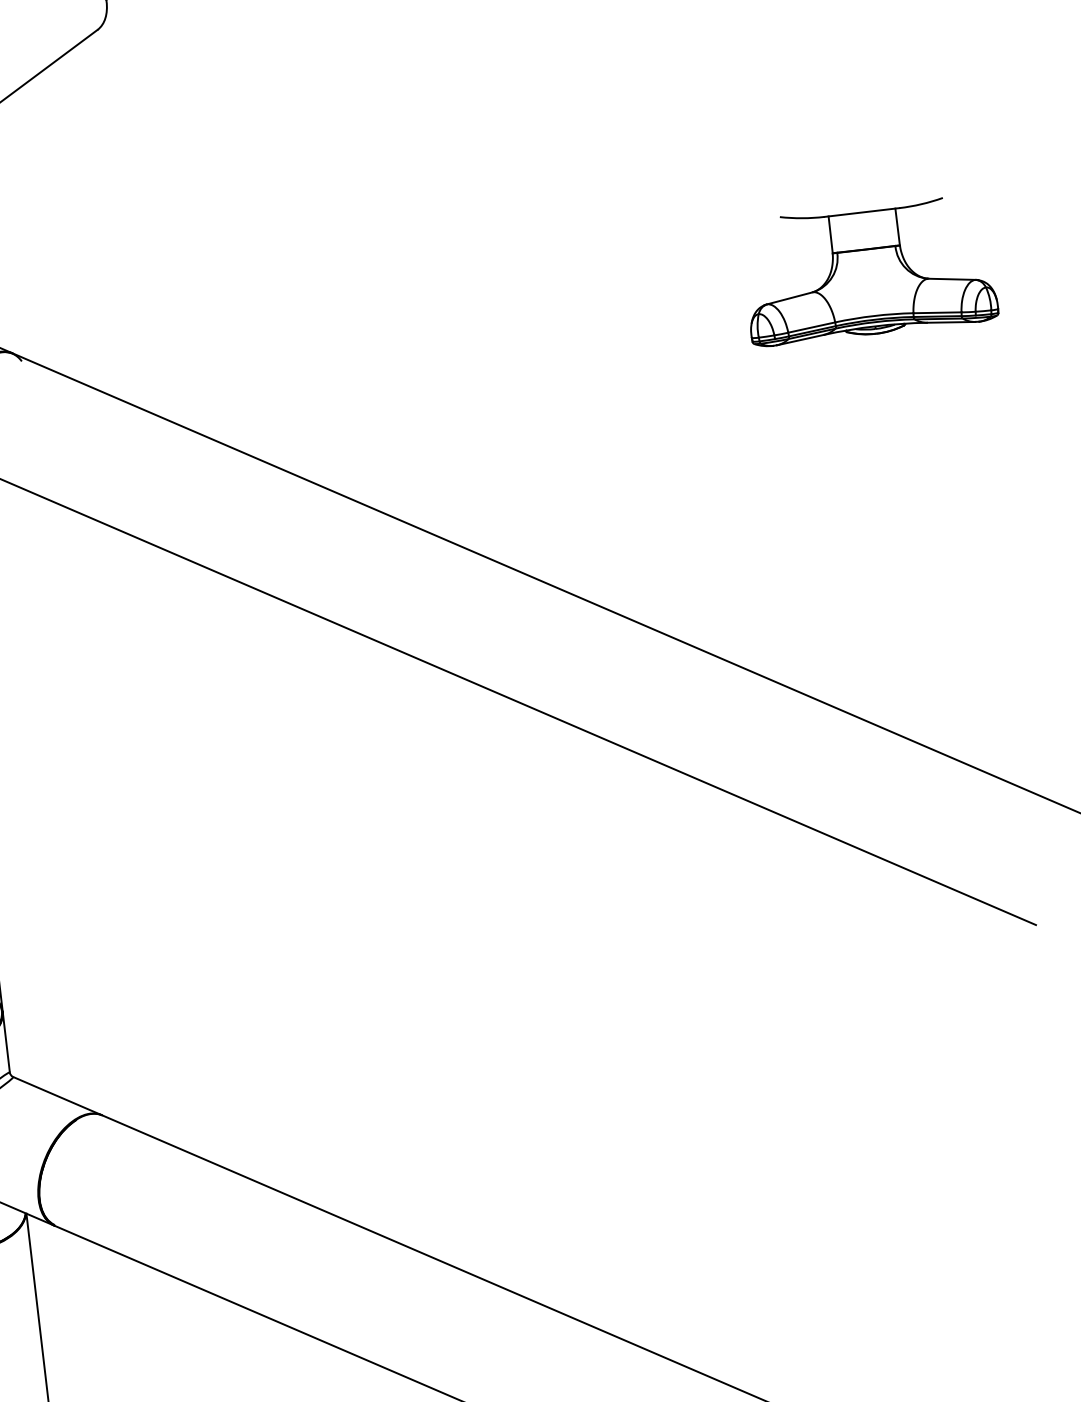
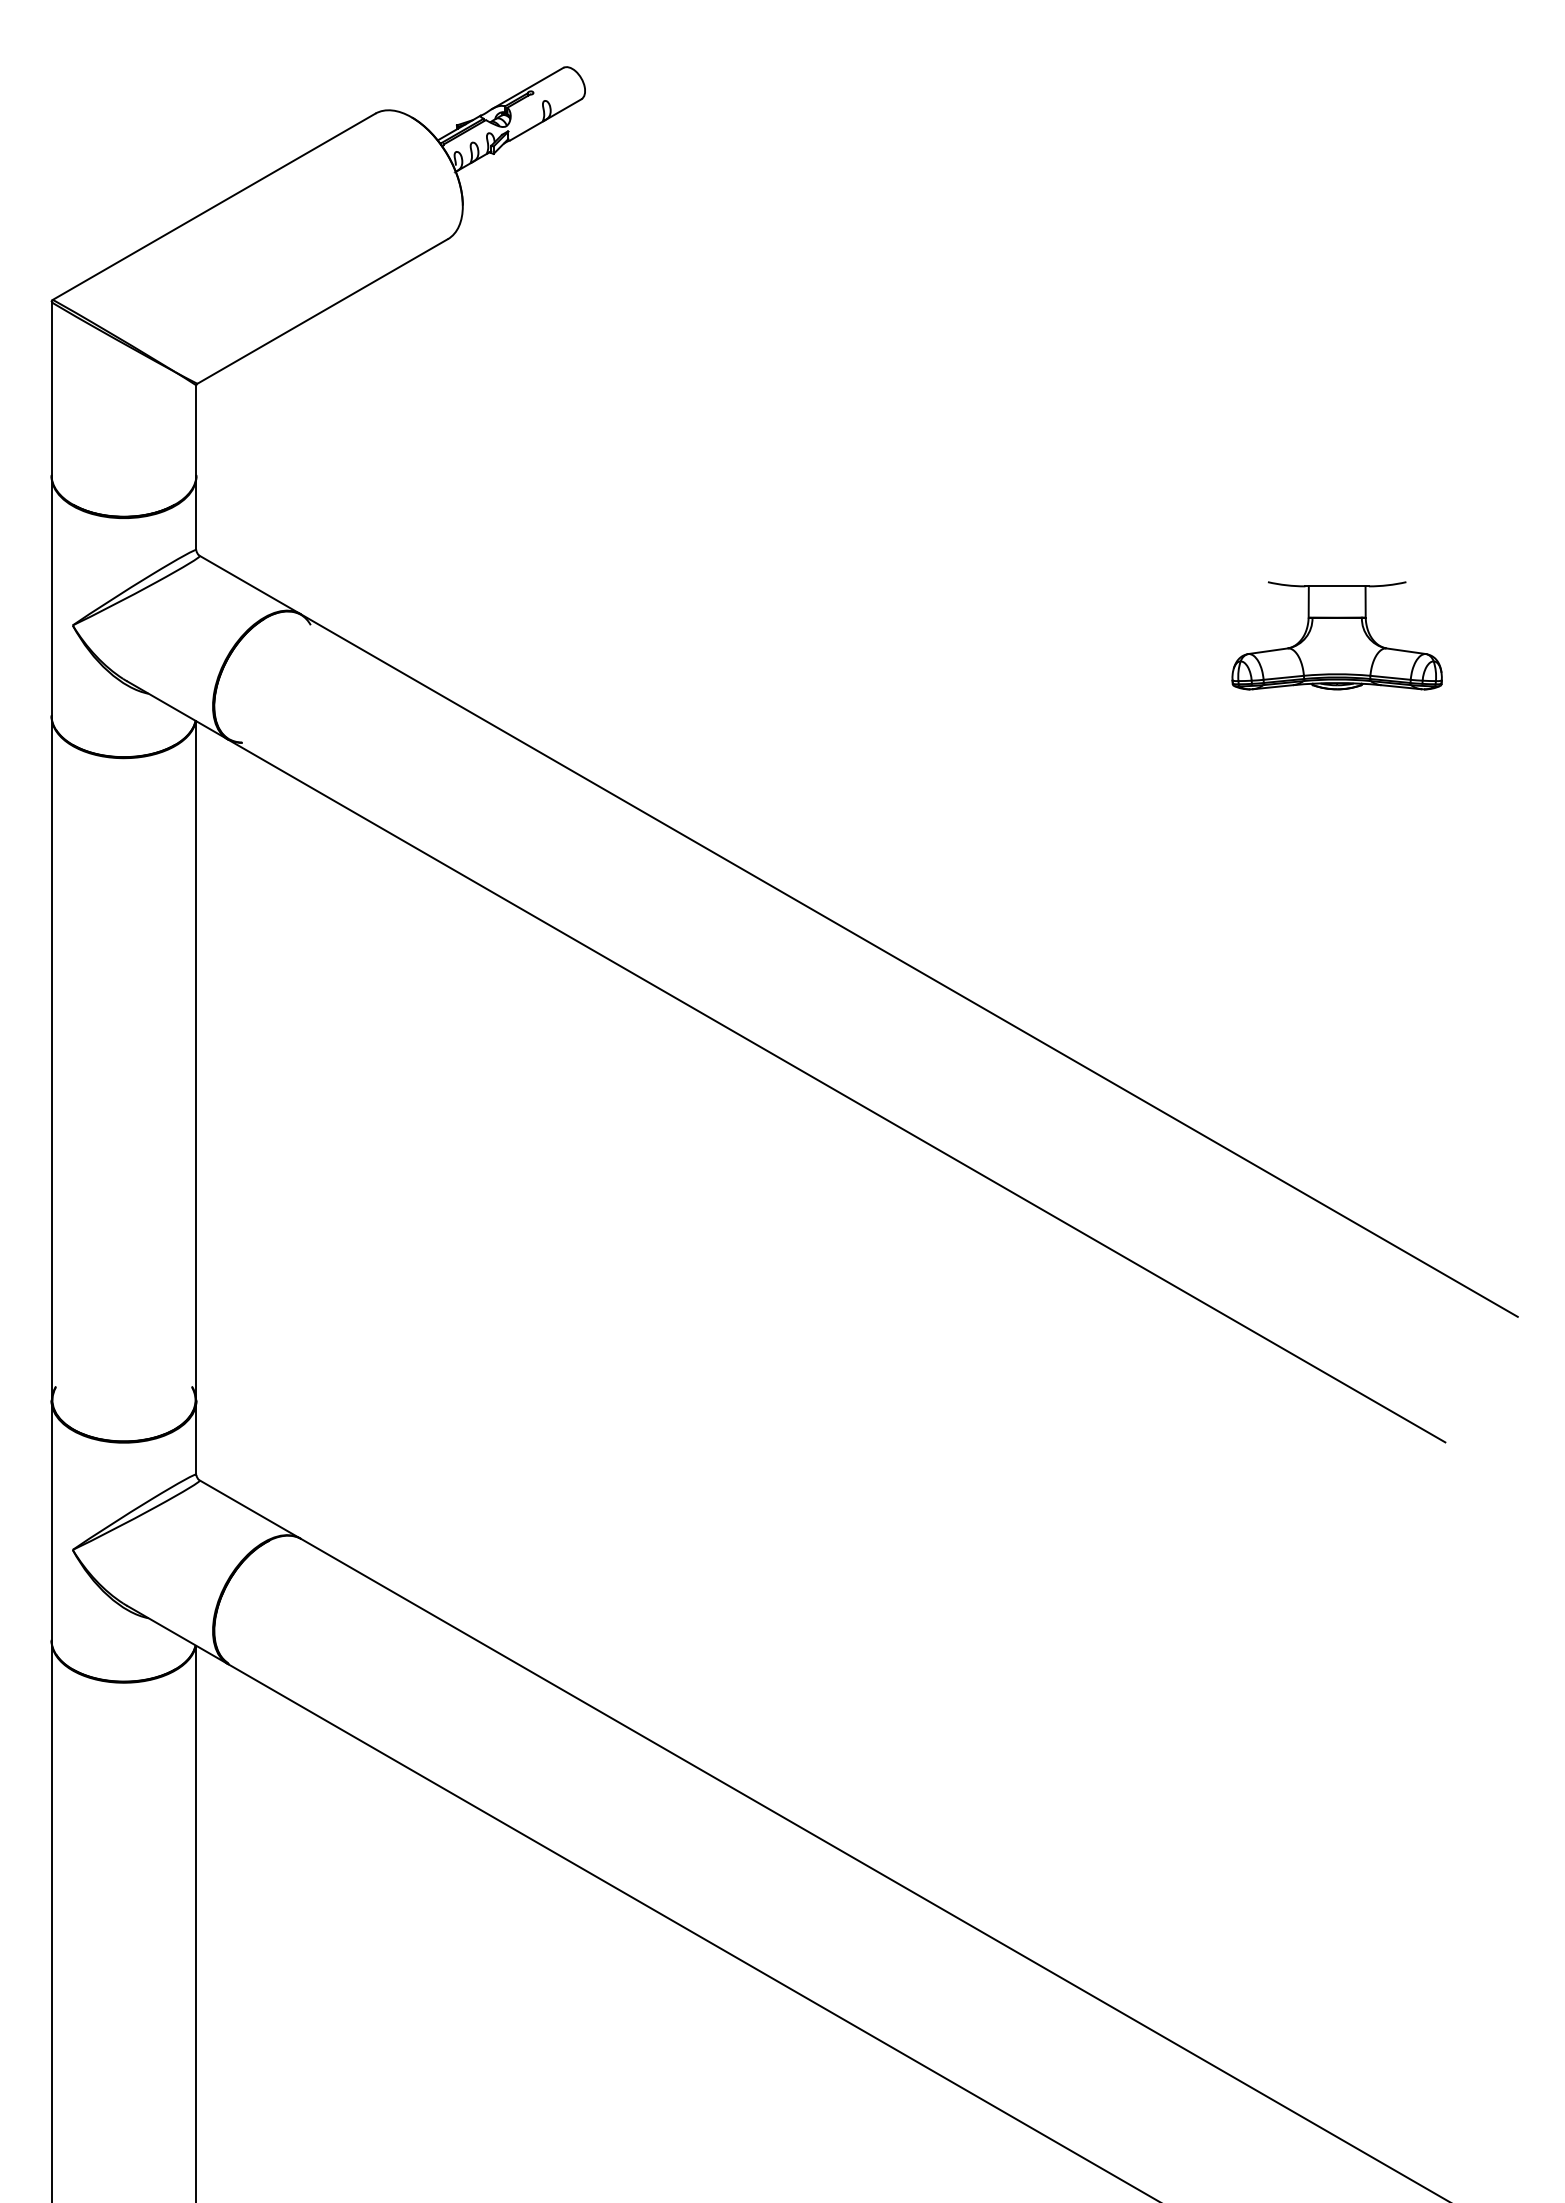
part: (868, 270) -> (1336, 635), size x0.7

